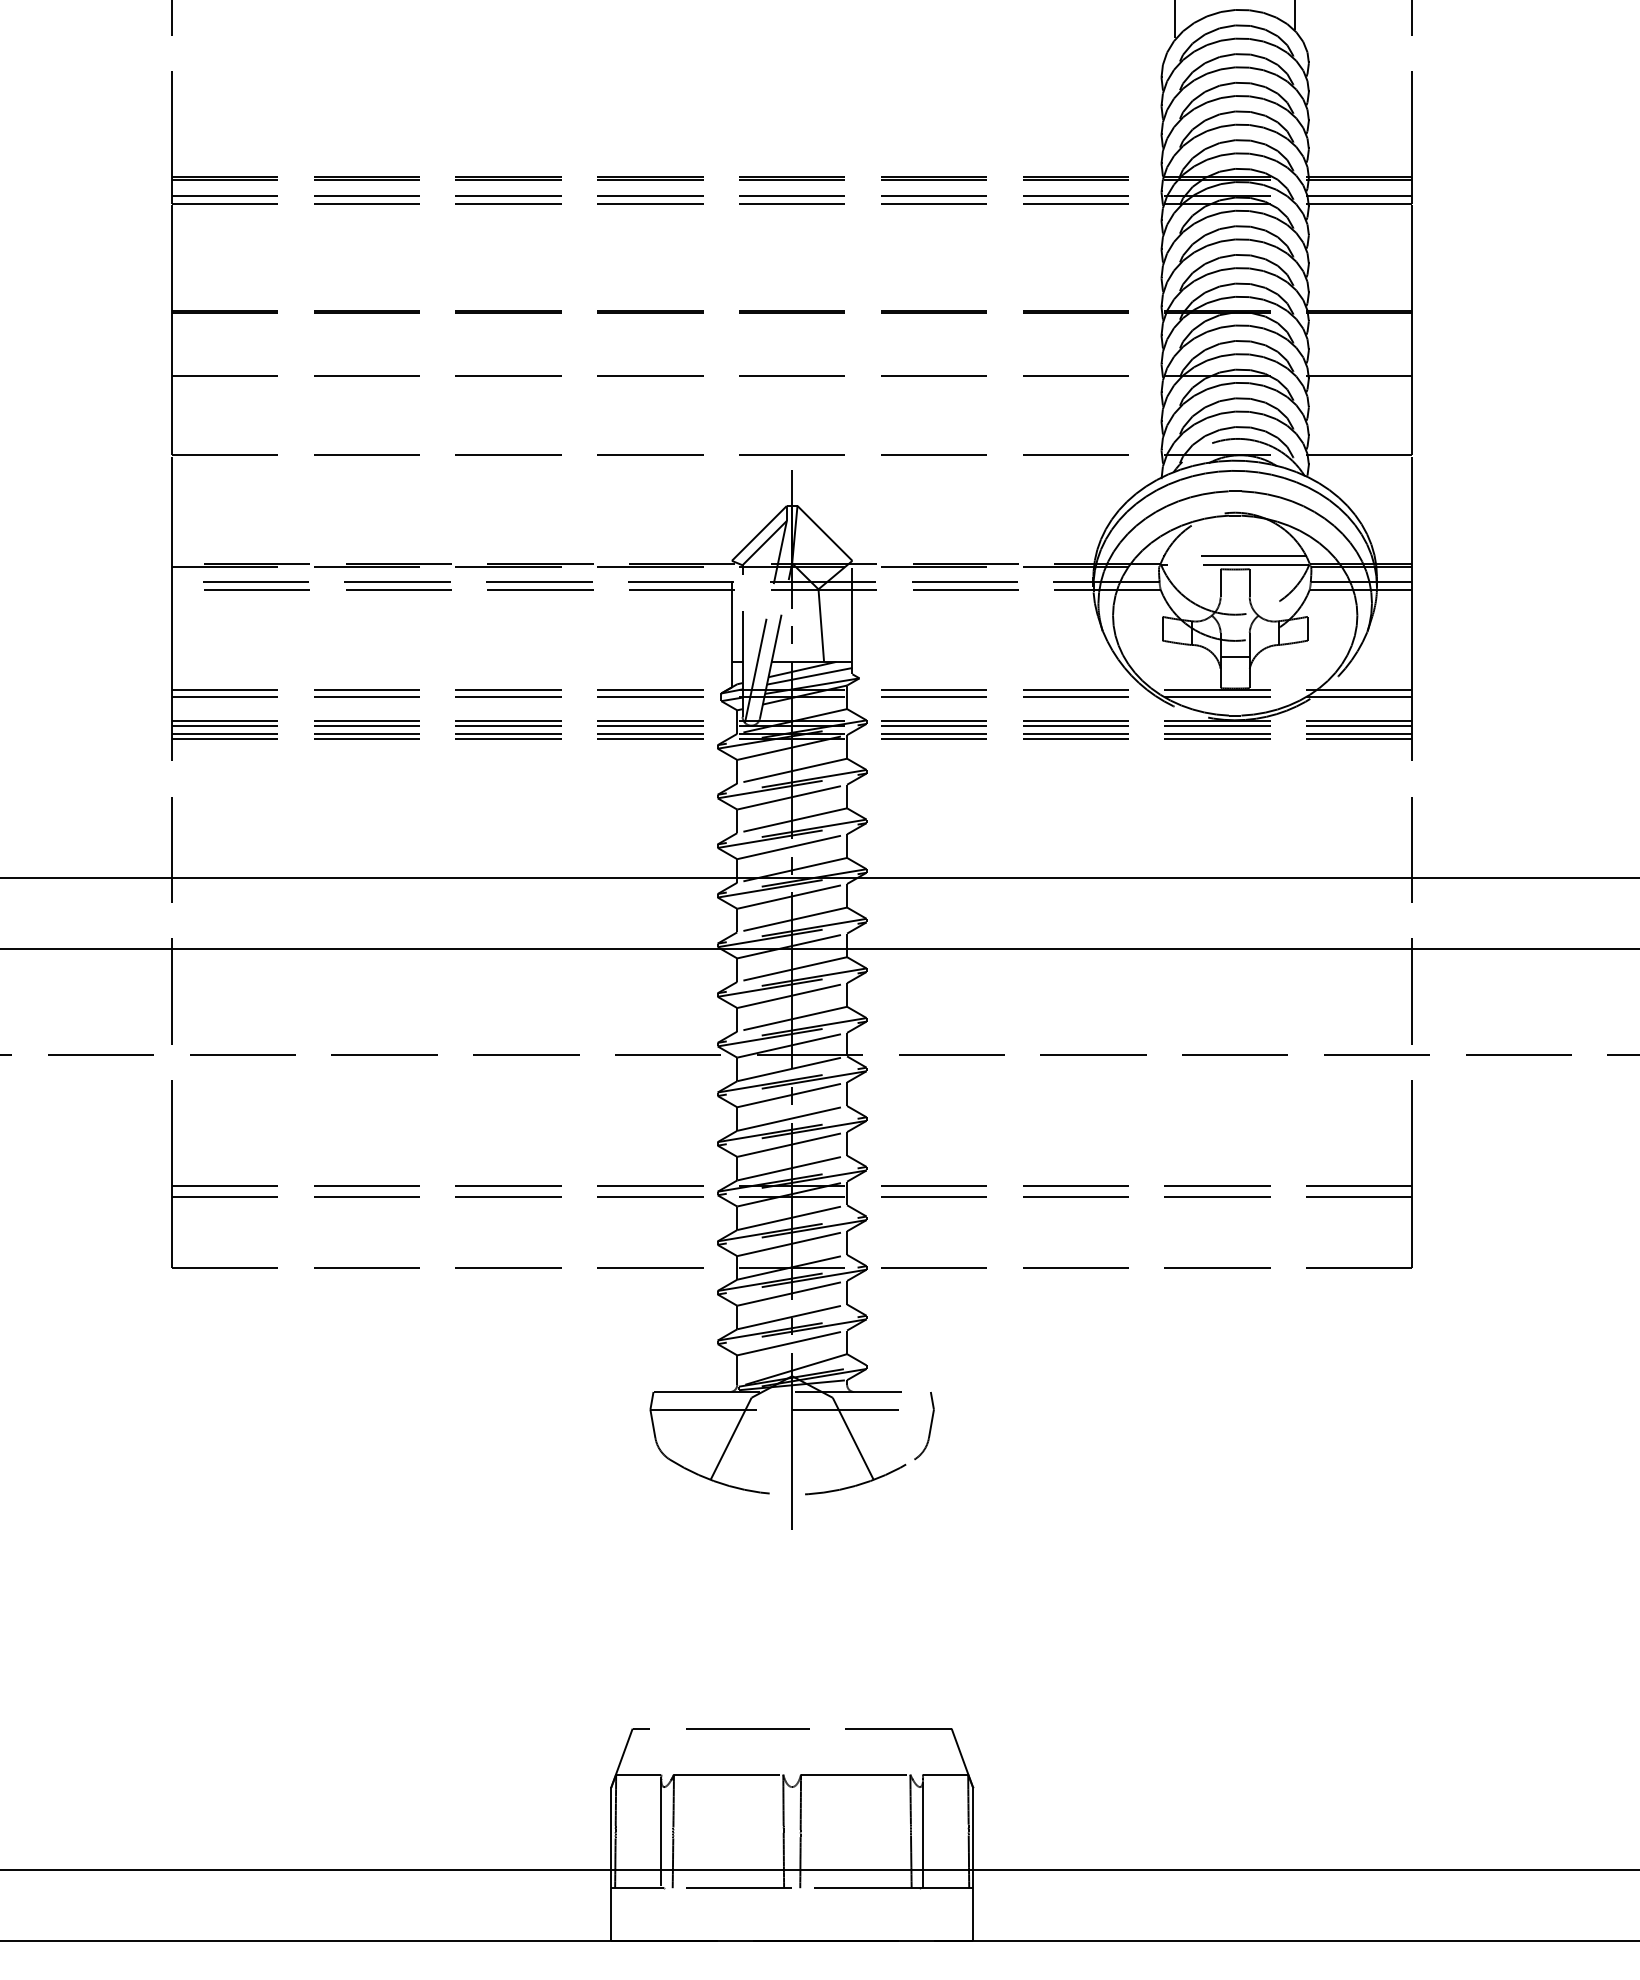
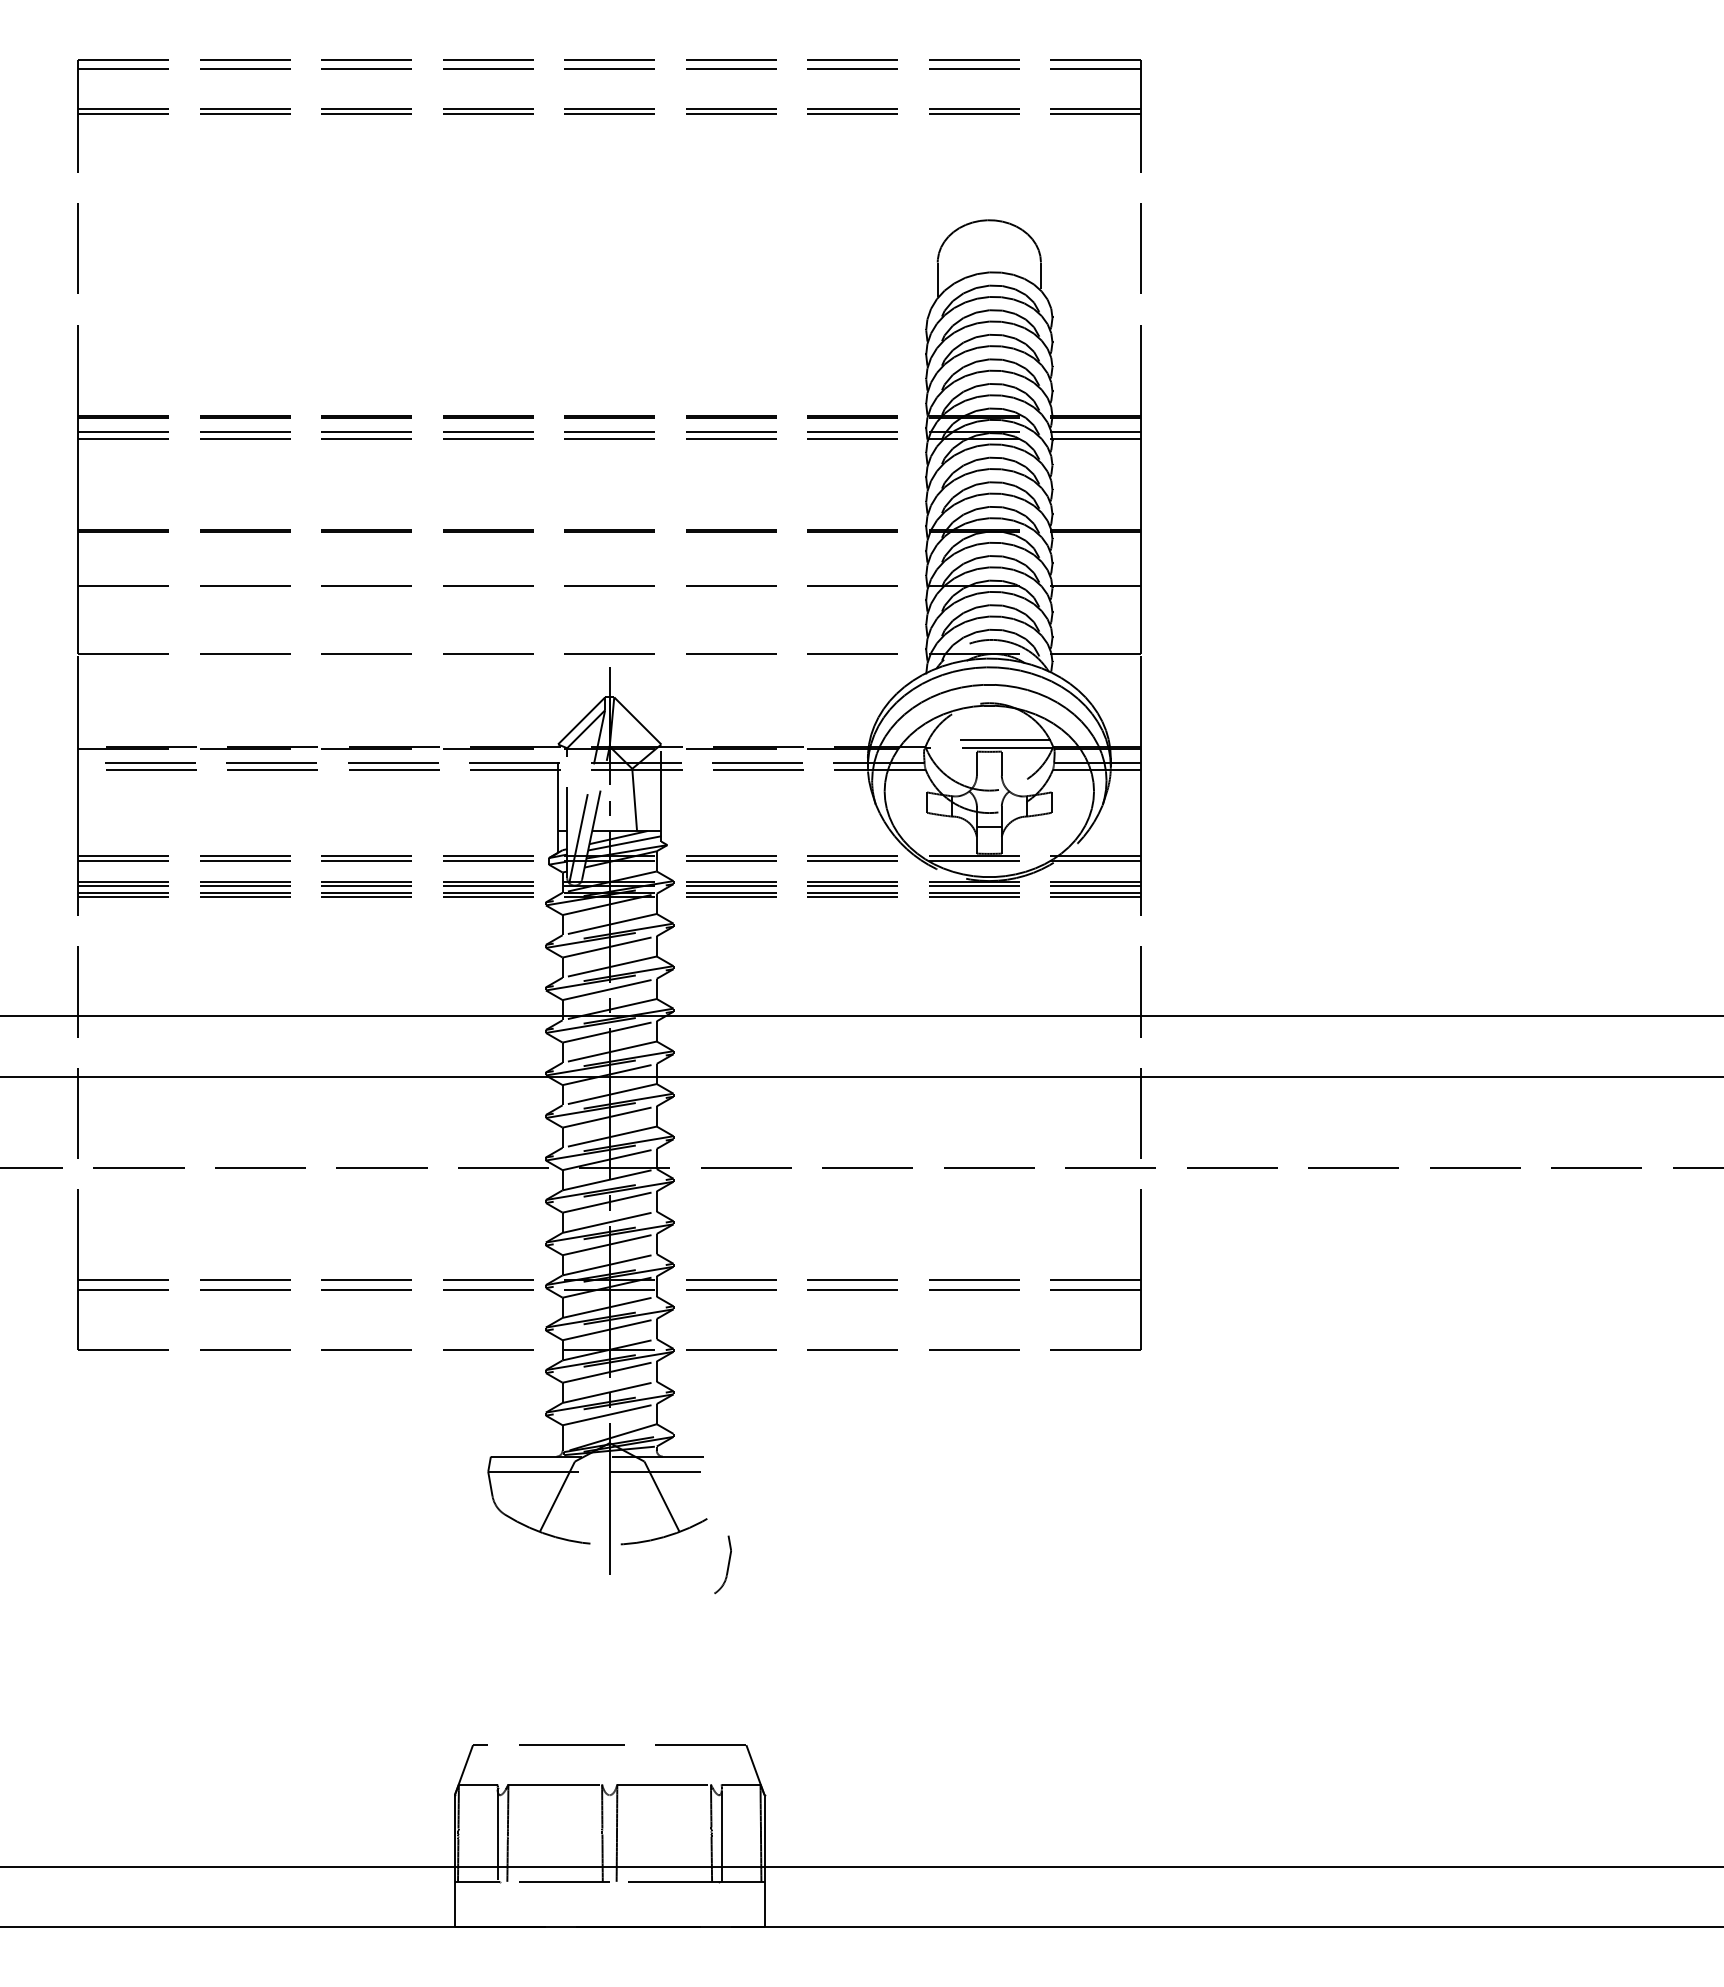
part: (923, 1425) -> (722, 1564), moved

